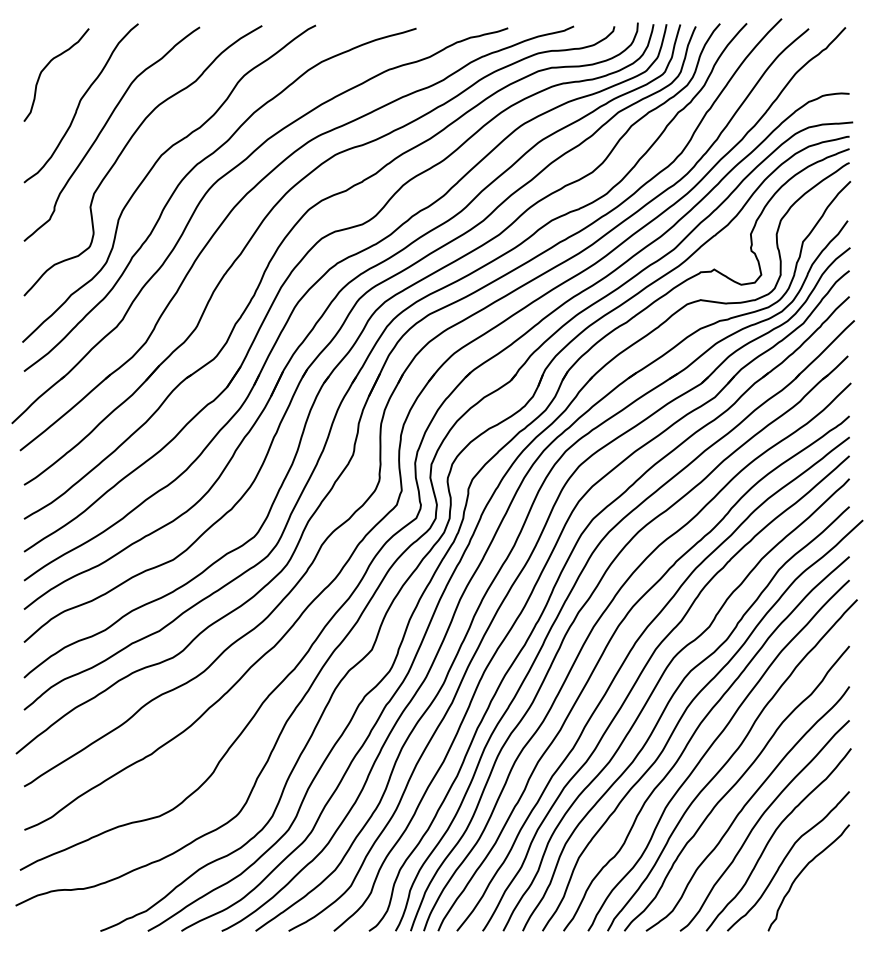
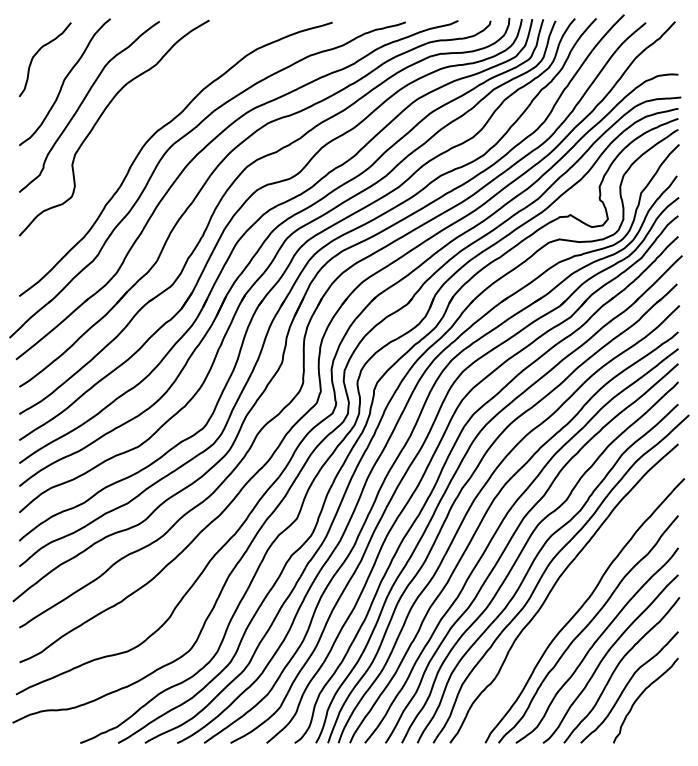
curve: (150, 172) -> (120, 137), removed
curve: (711, 747) -> (568, 596), removed

